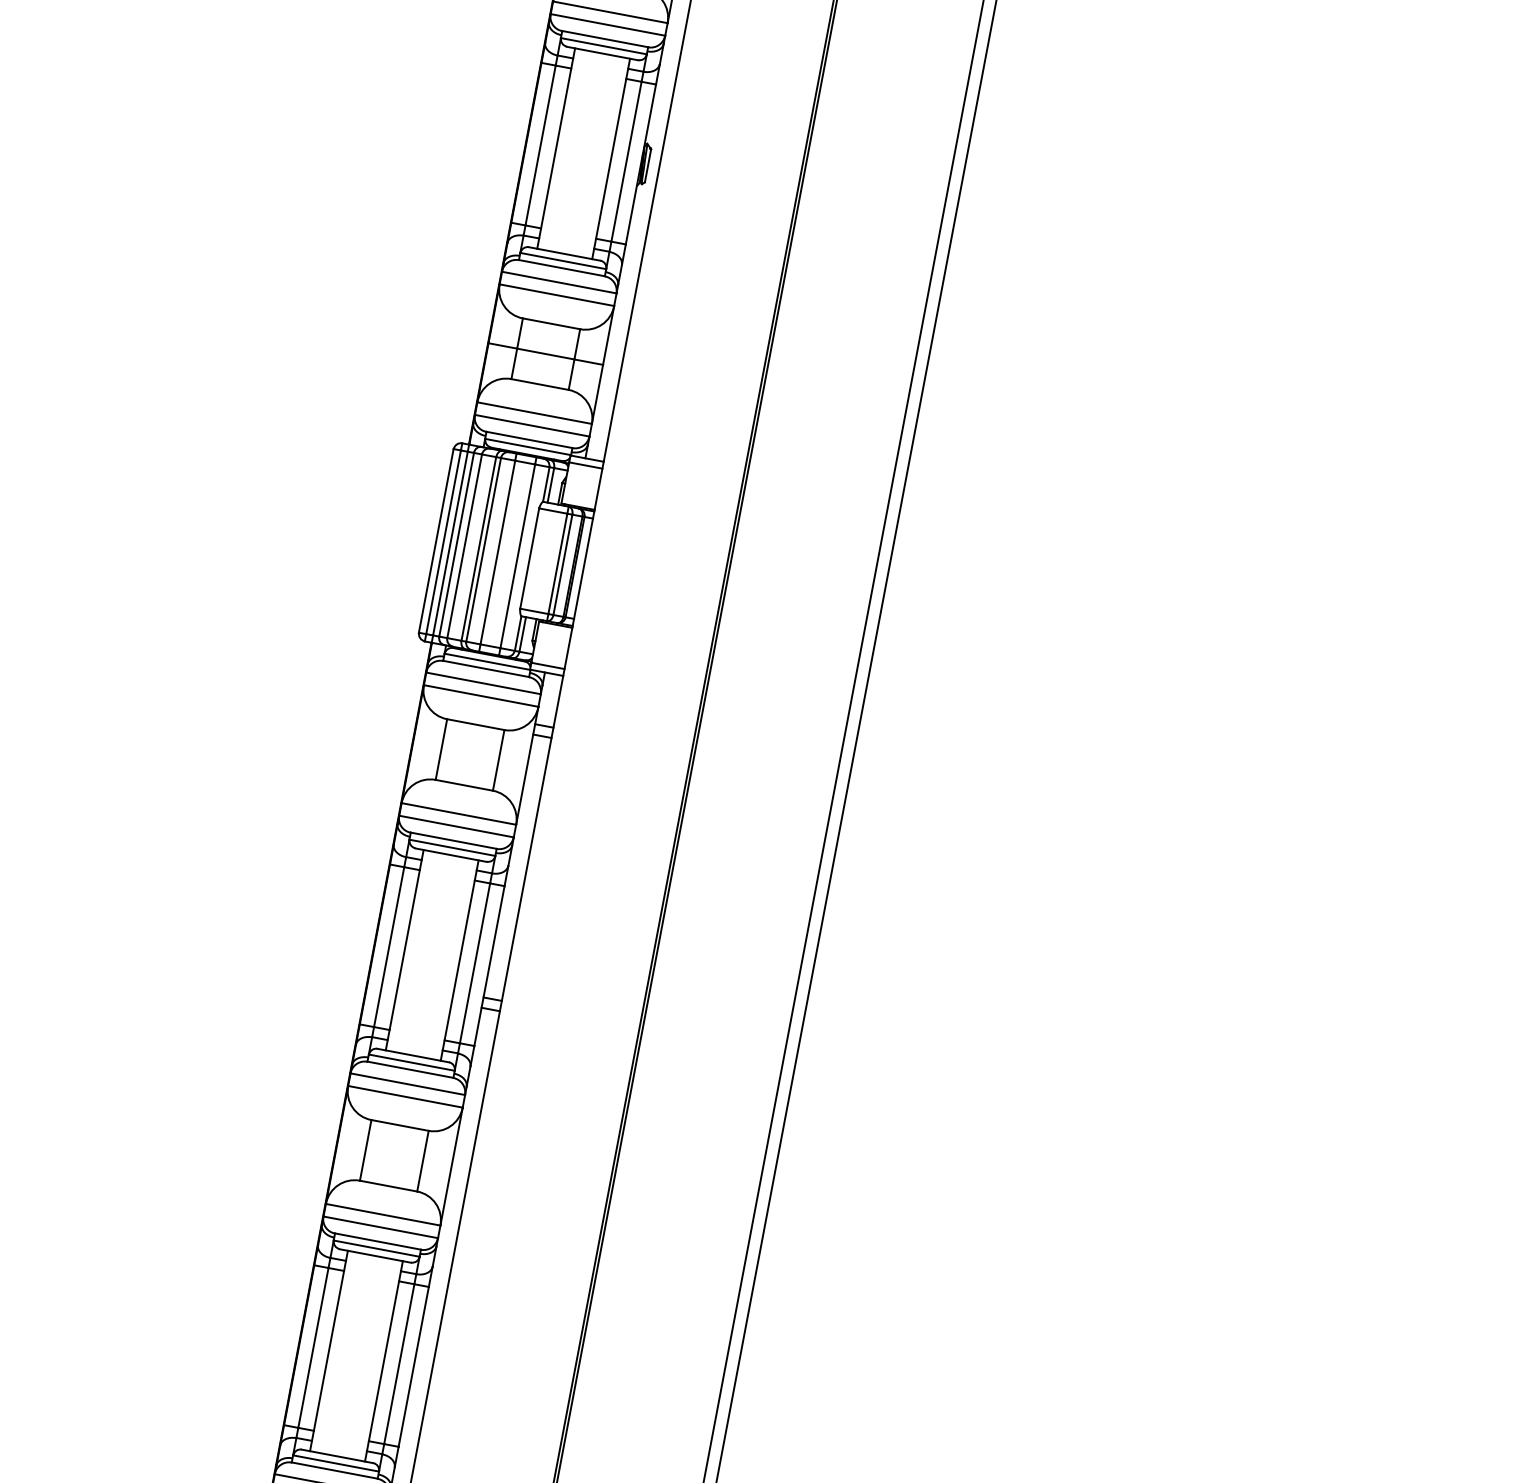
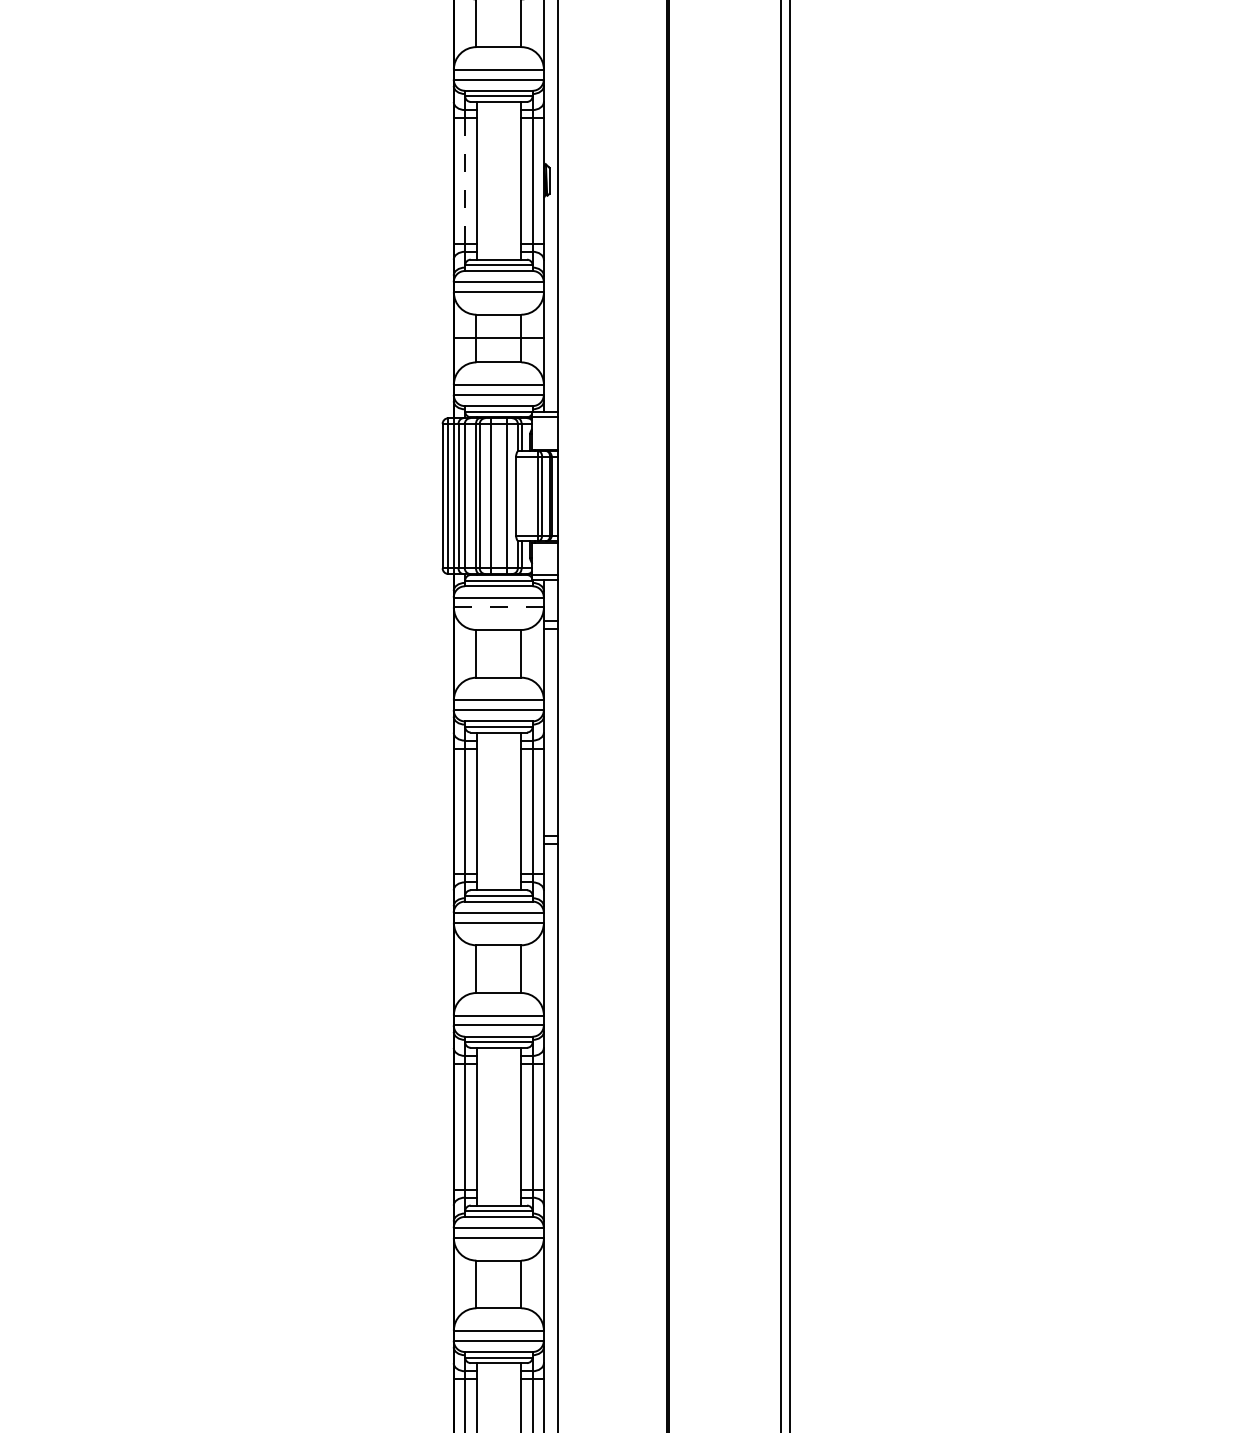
line: (541, 145) -> (465, 180), solid -> dashed
line: (481, 696) -> (499, 607), solid -> dashed

